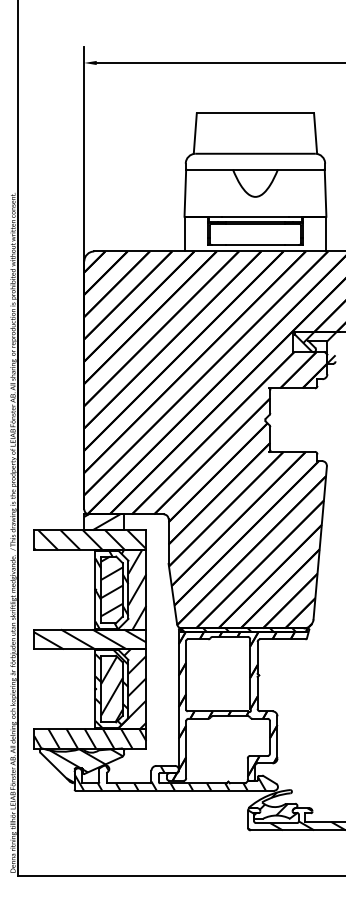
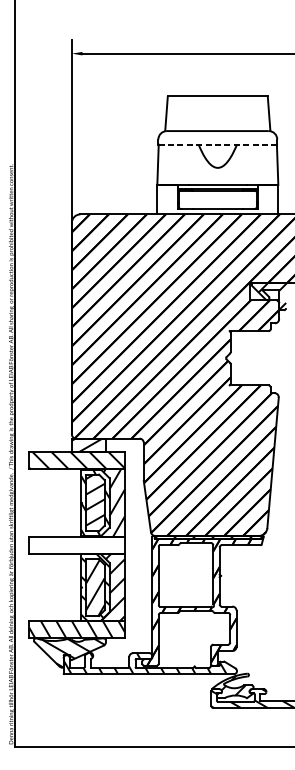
line: (255, 169) -> (217, 144), solid -> dashed
hatch: (90, 639) -> (77, 545), removed

